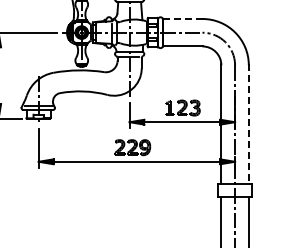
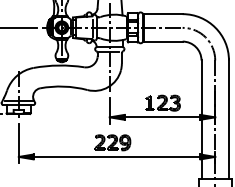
line: (182, 18) -> (162, 13), dashed -> solid
line: (248, 123) -> (228, 118), dashed -> solid

